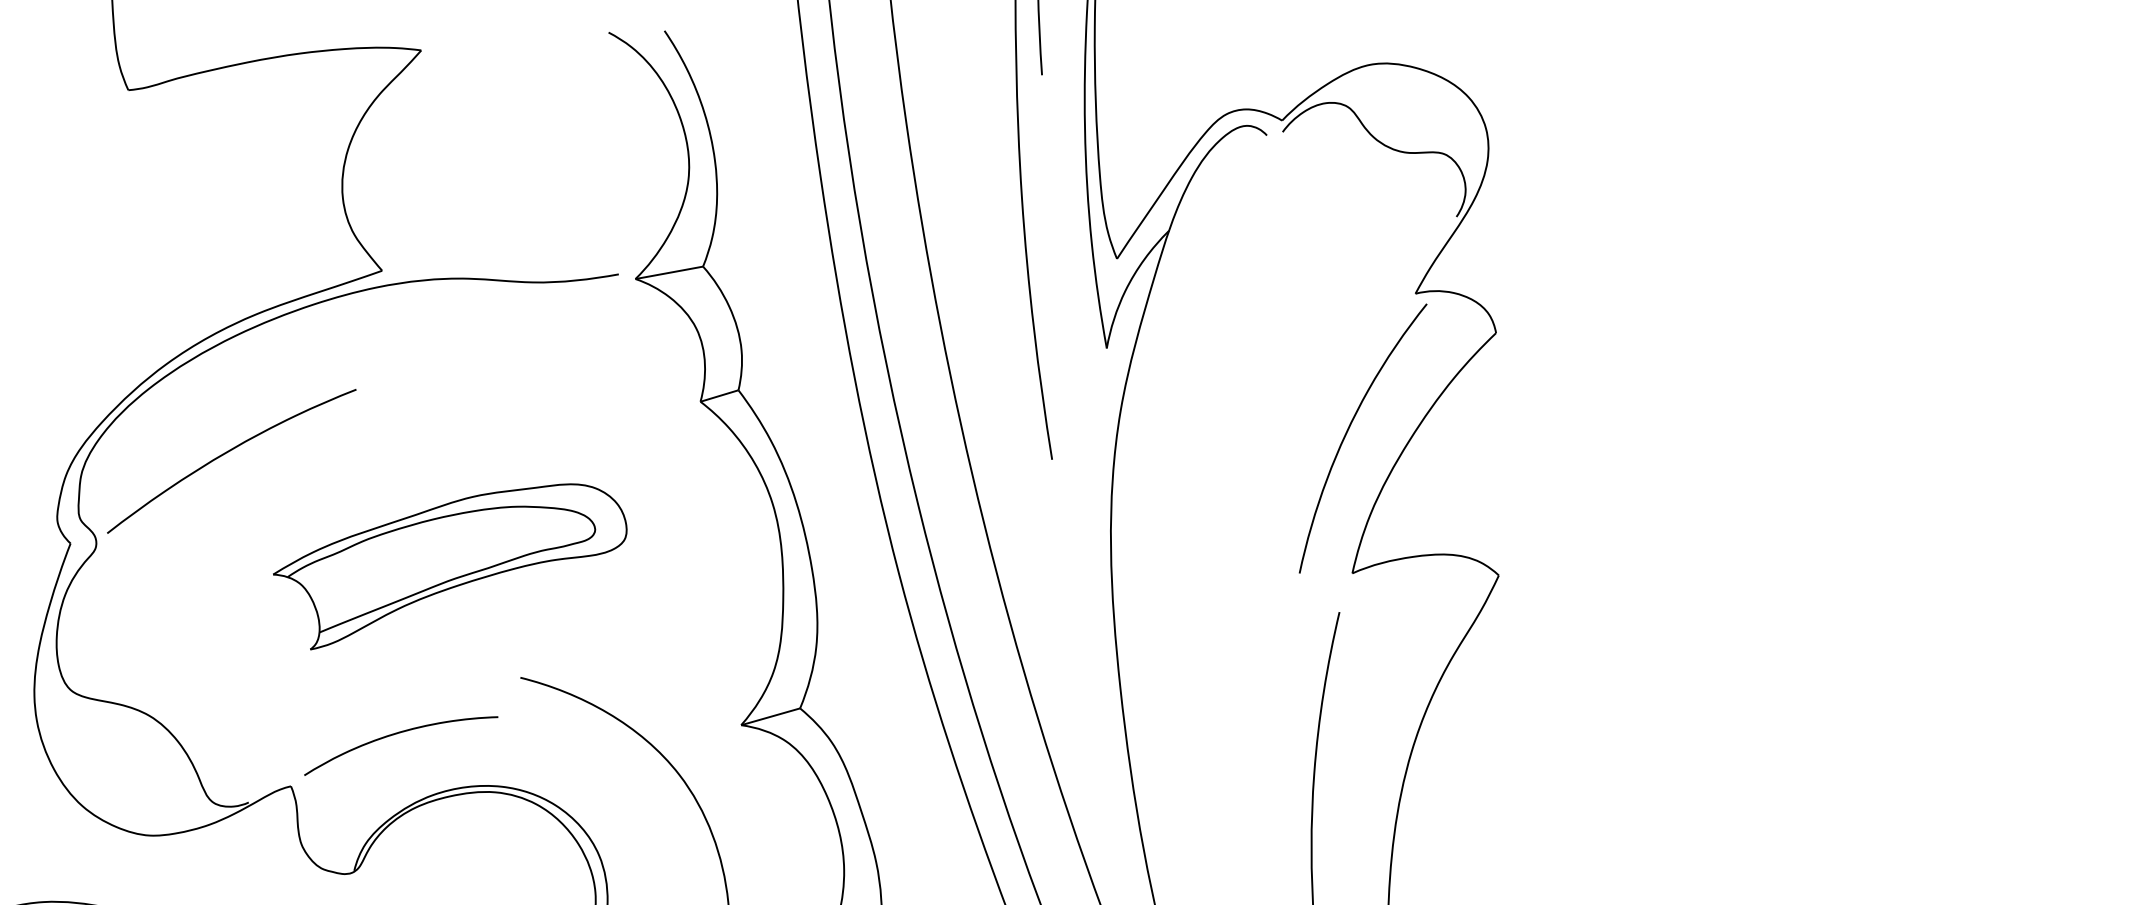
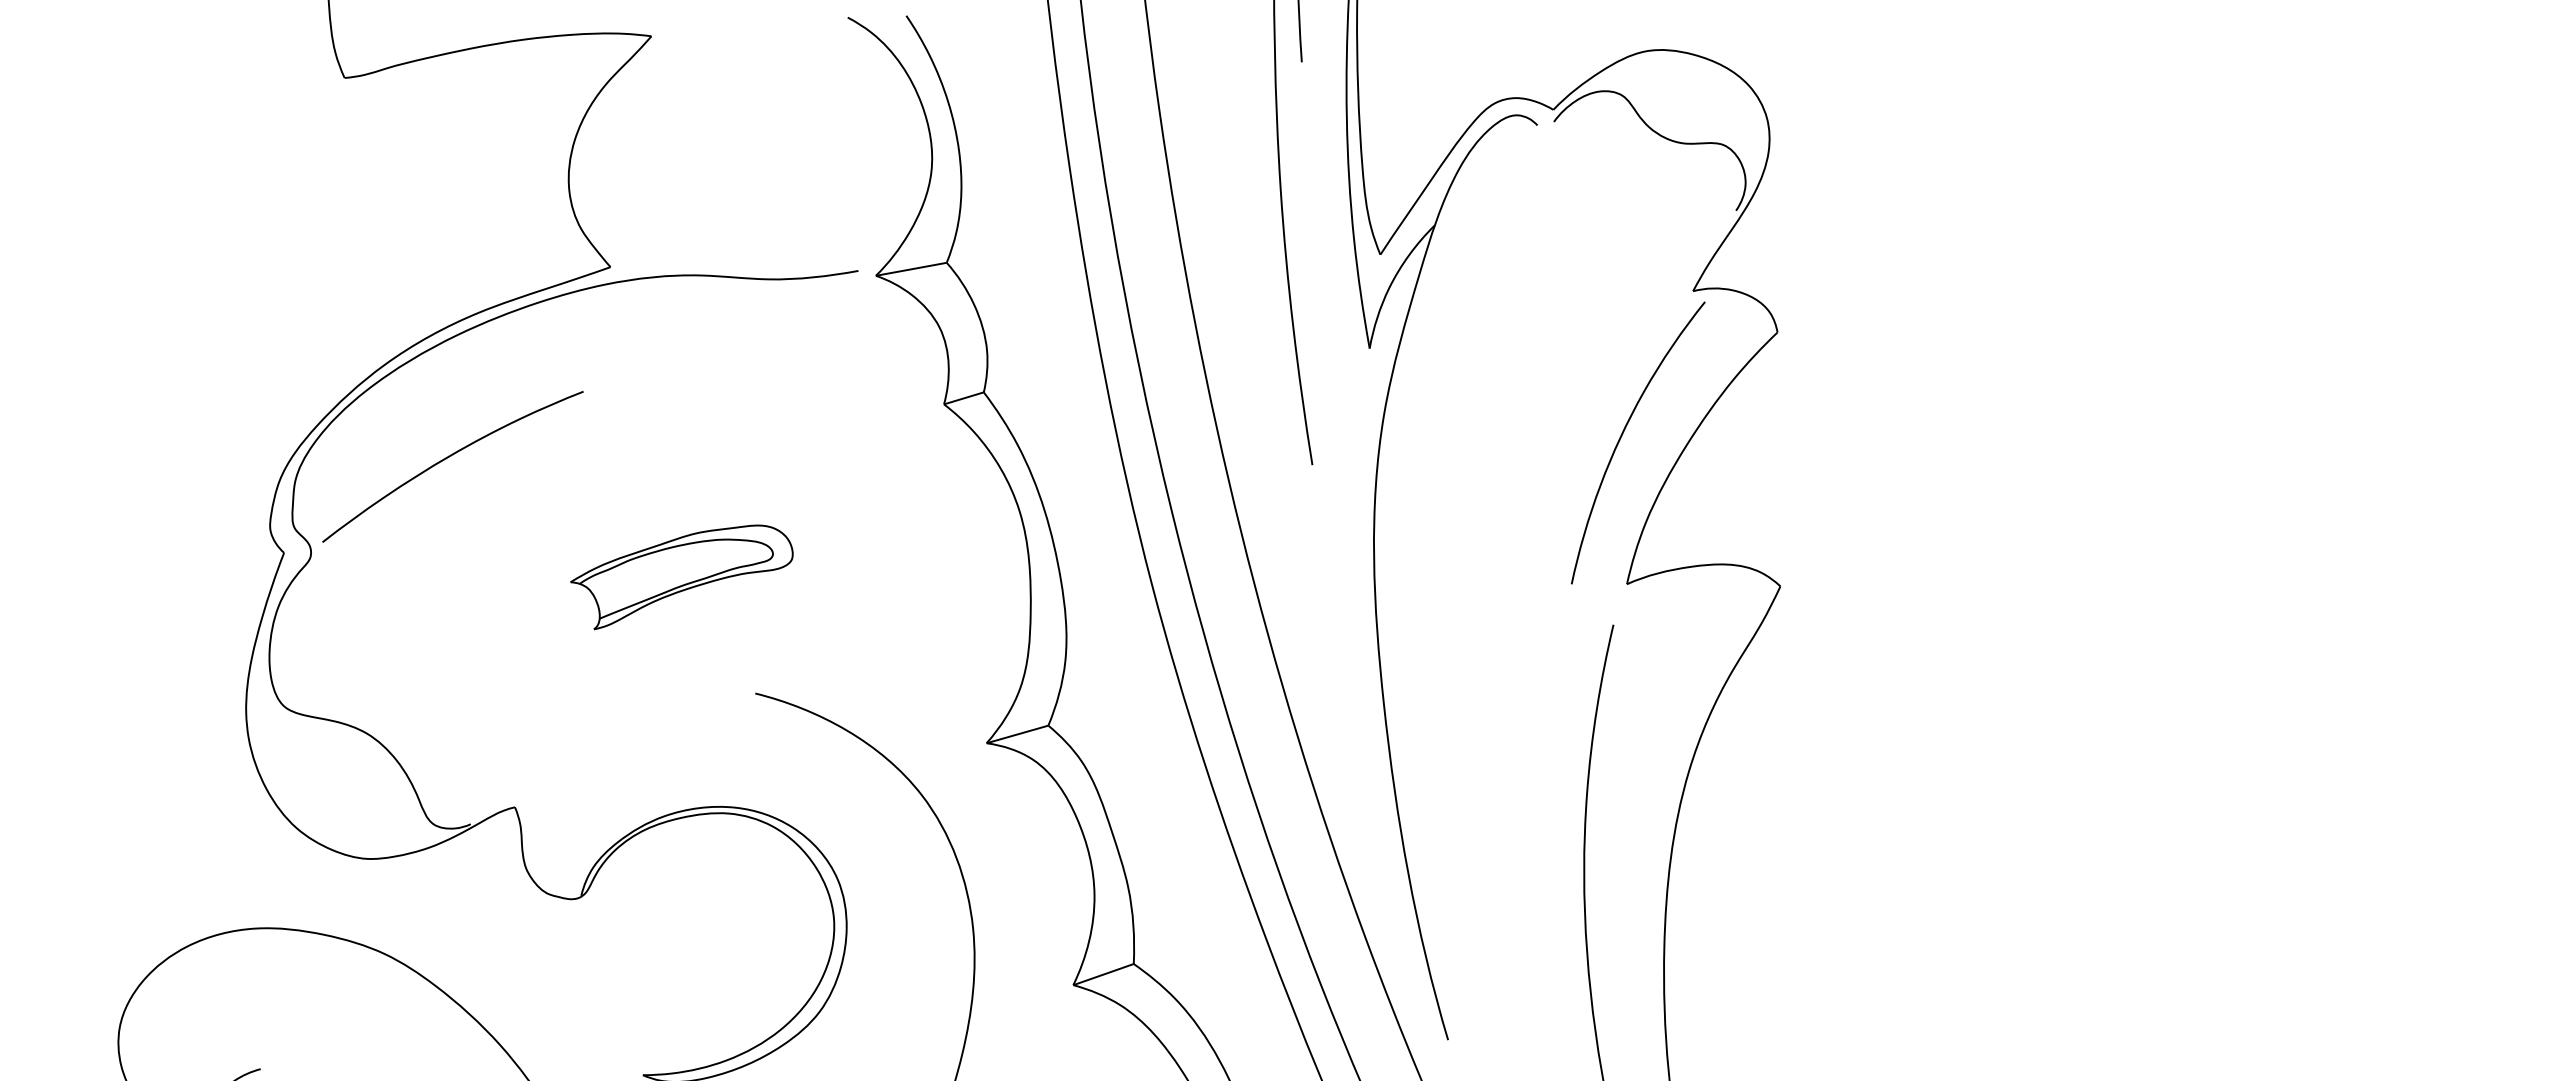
part: (449, 566) -> (681, 577), size x0.6
curve: (398, 734) -> (627, 752), removed

